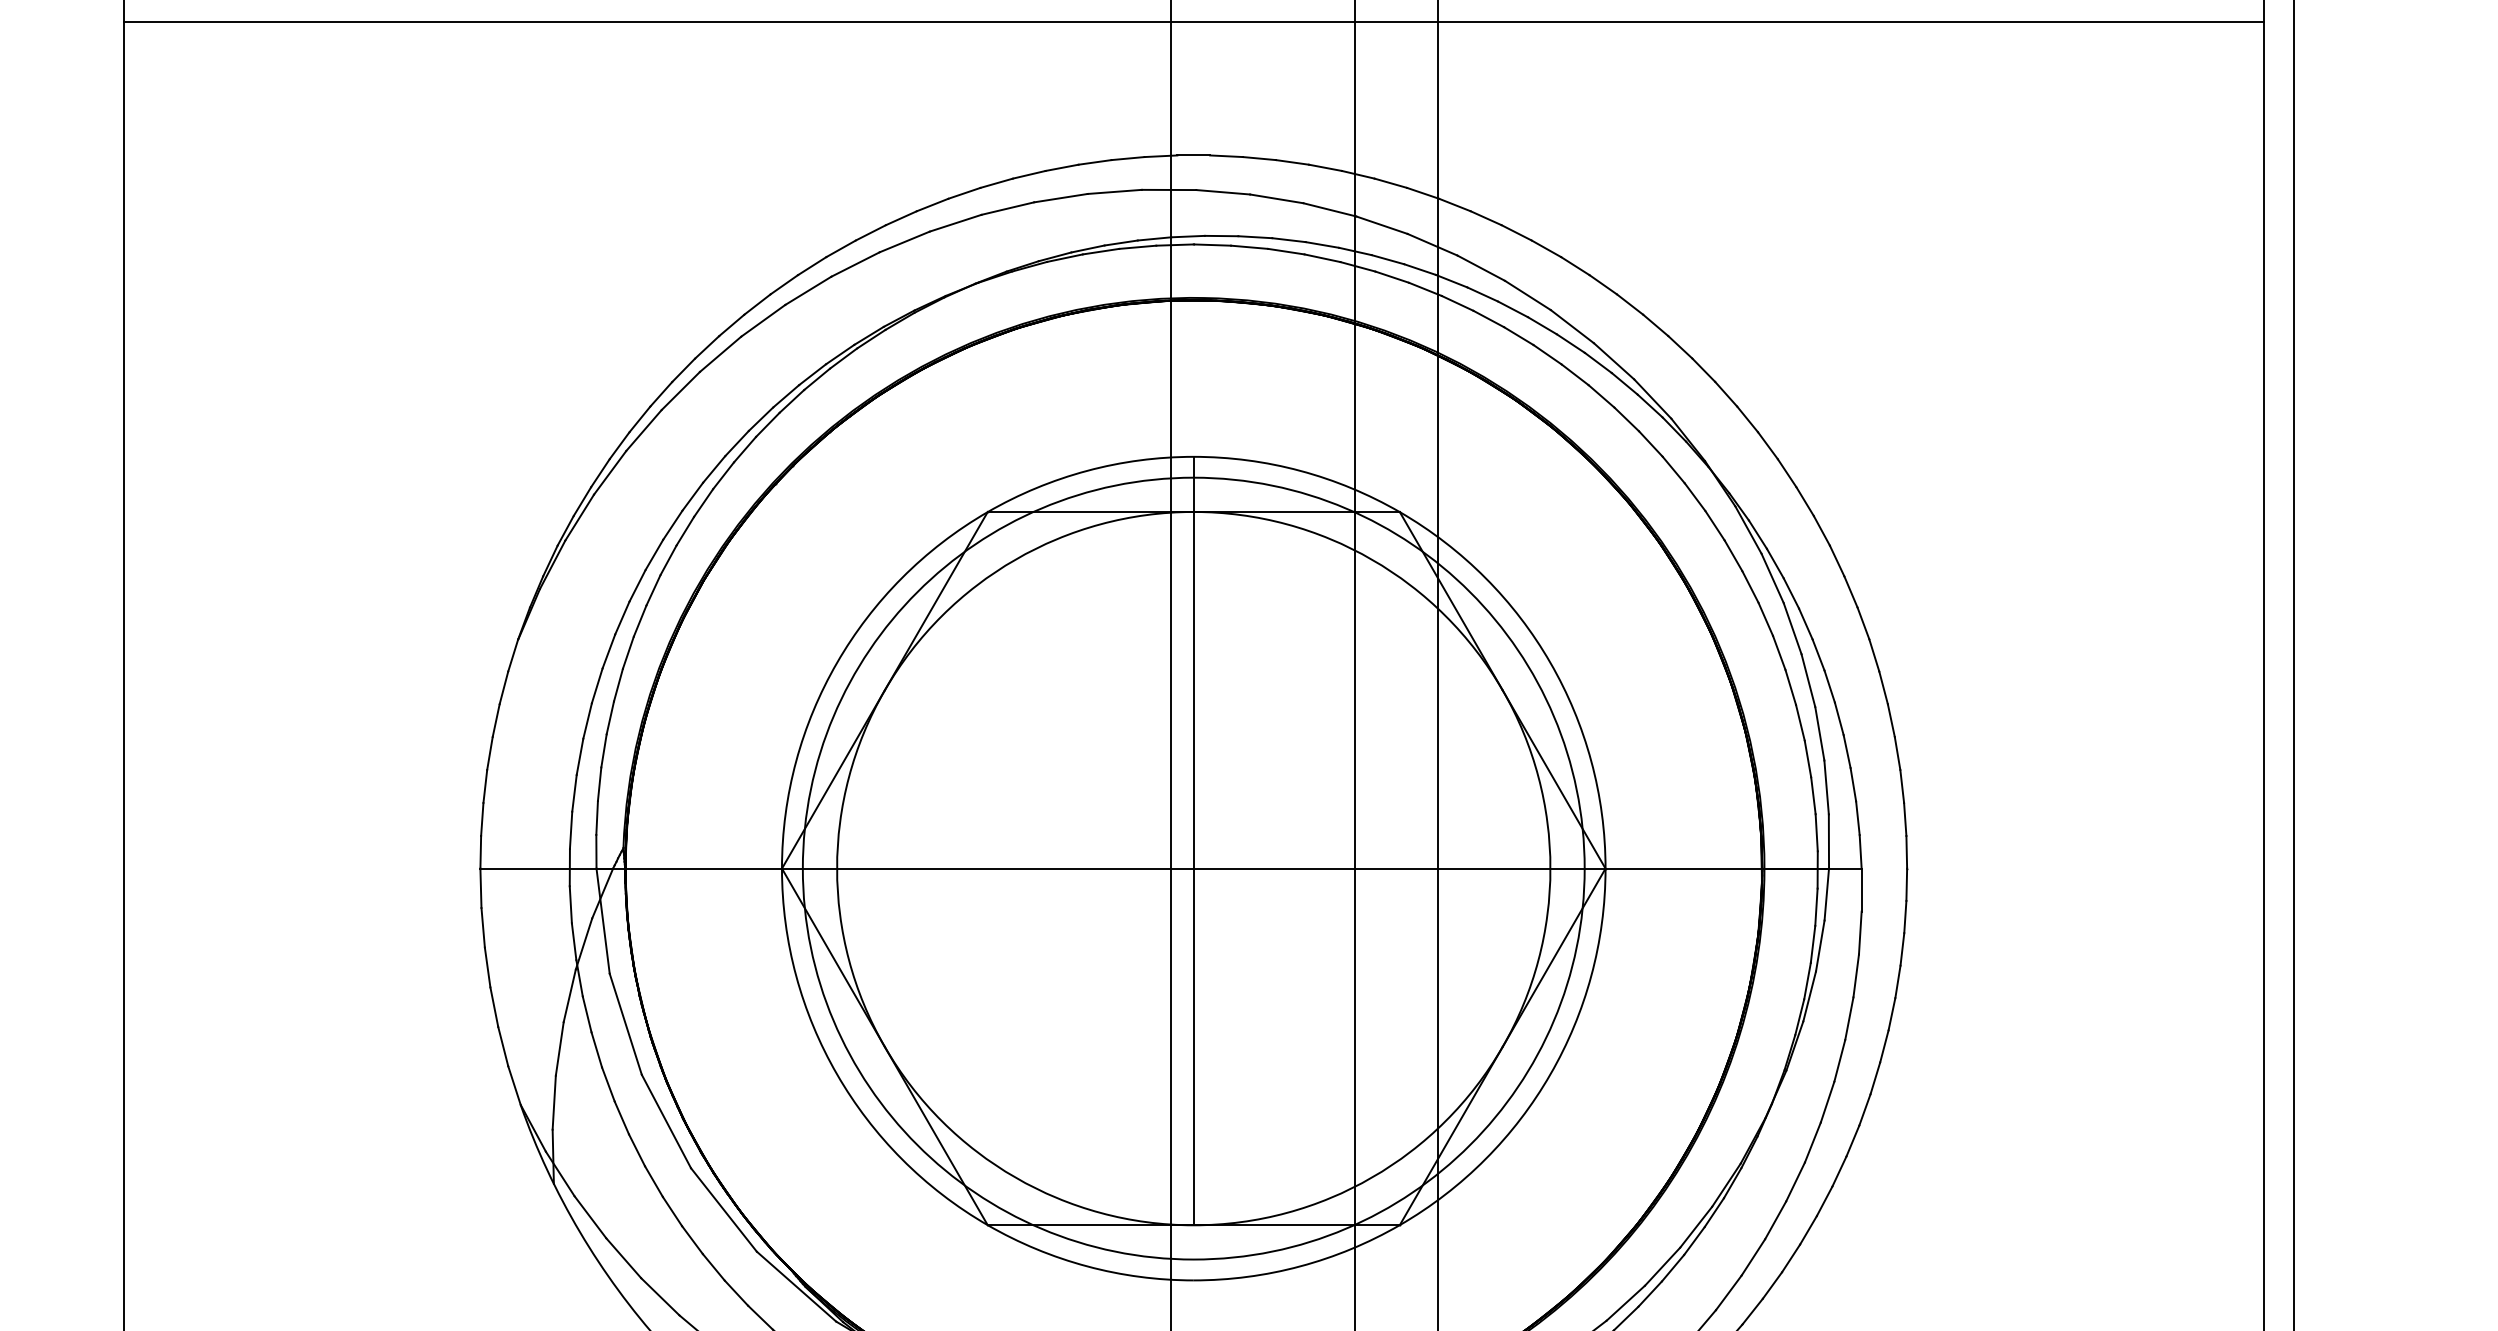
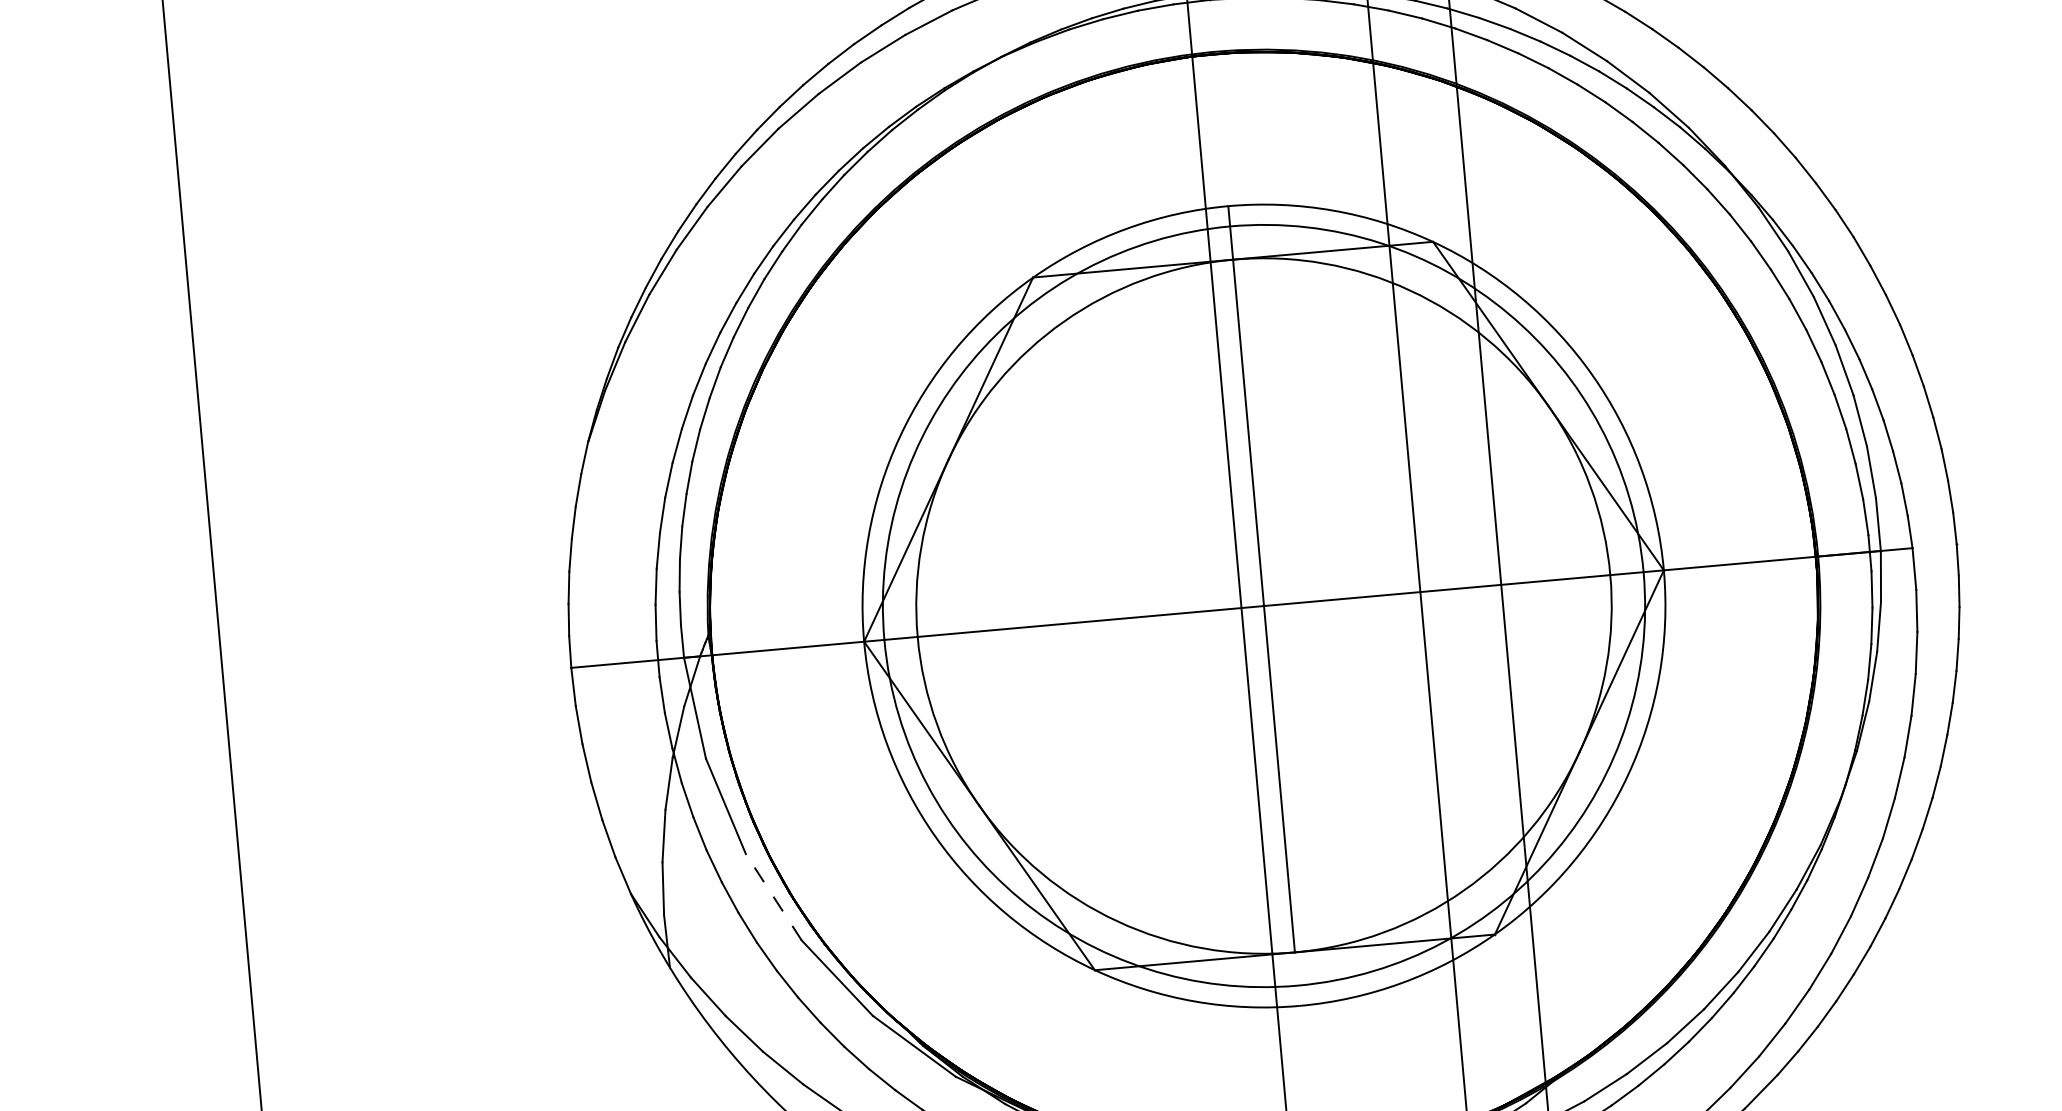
line: (666, 1121) -> (773, 897), solid -> dashed

